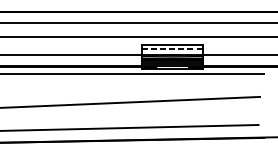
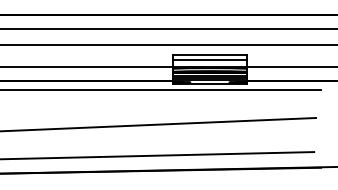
line: (173, 48) -> (210, 59), dashed -> solid

